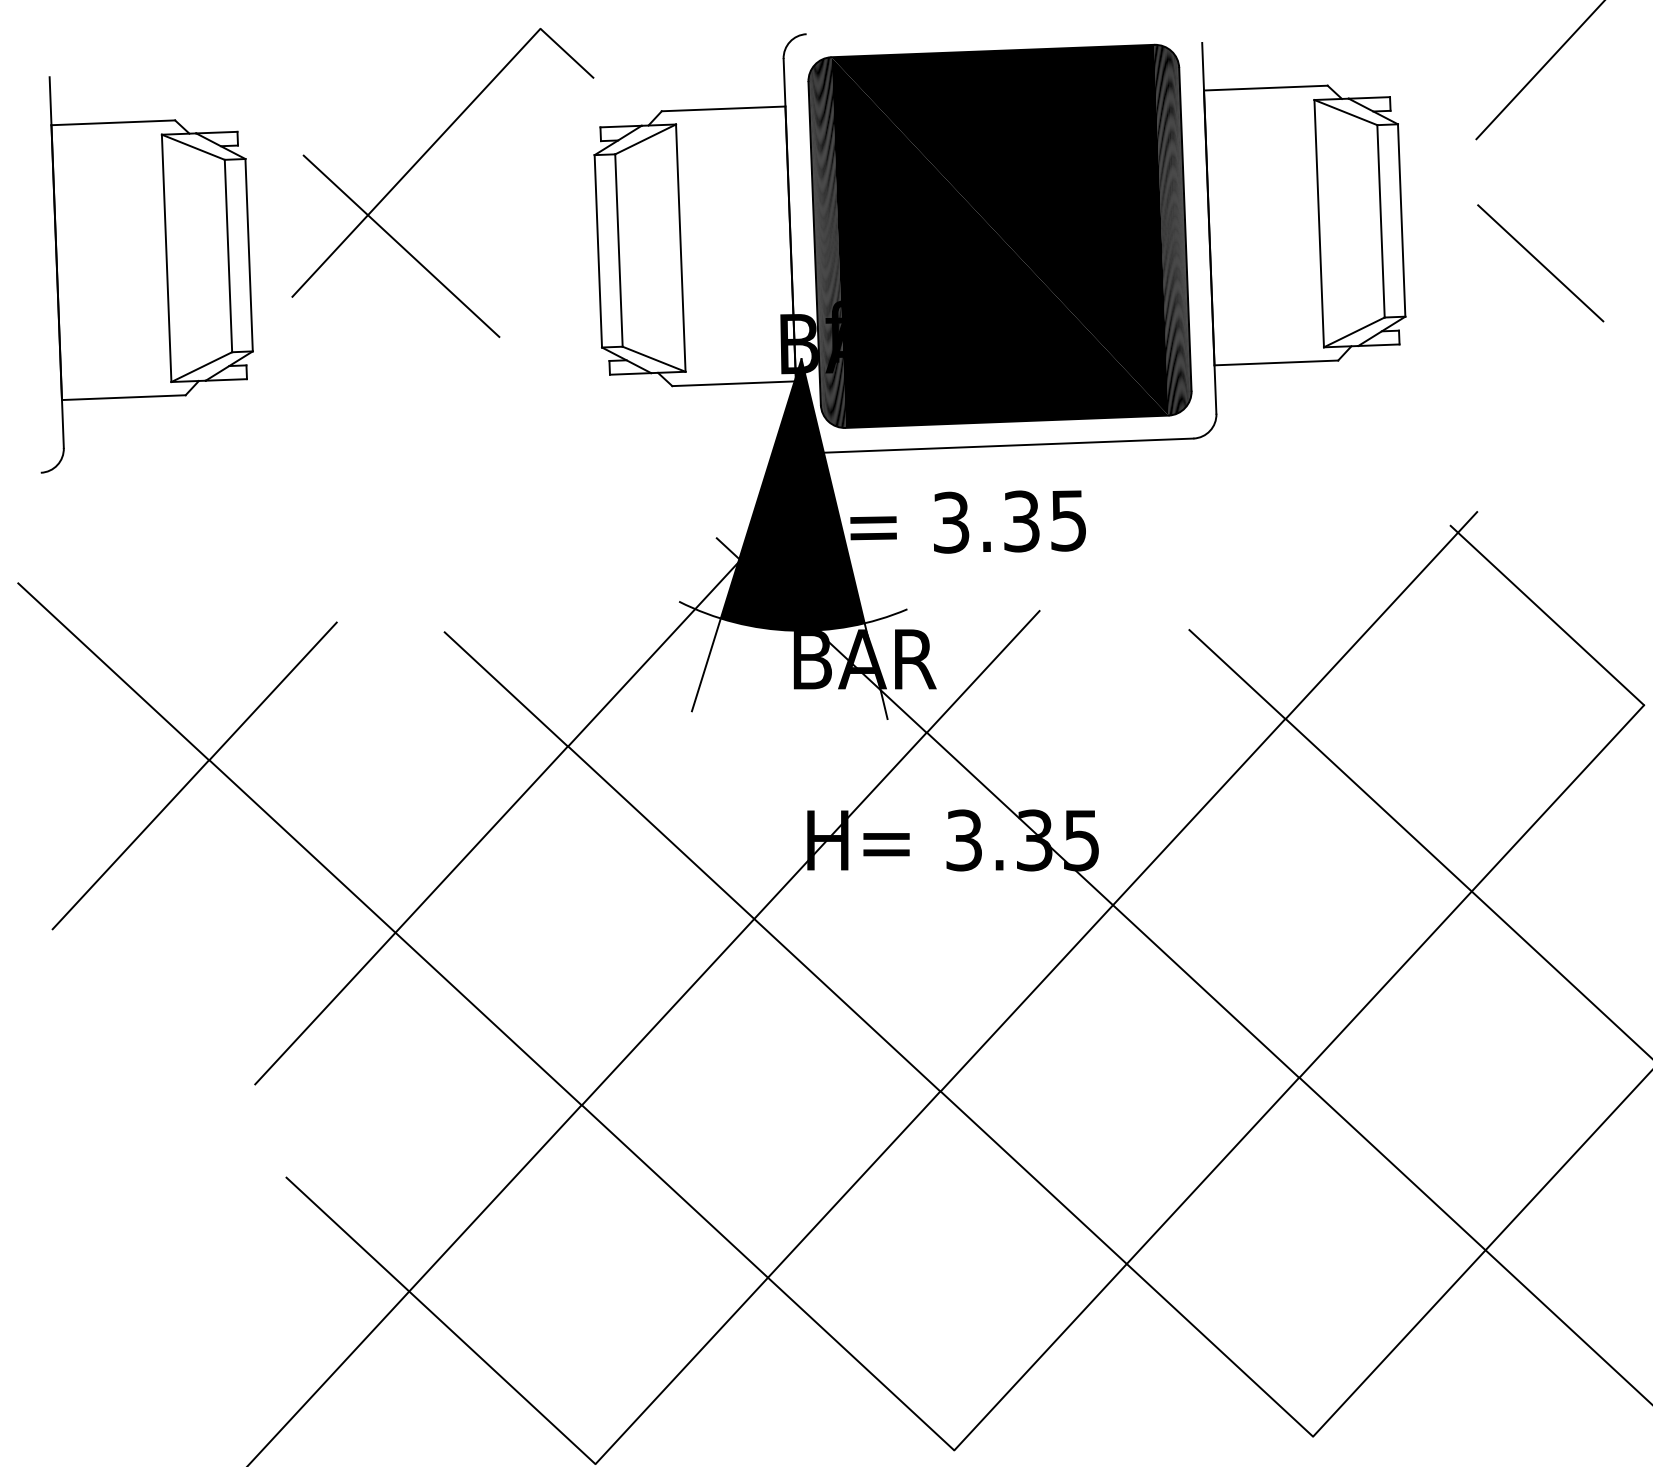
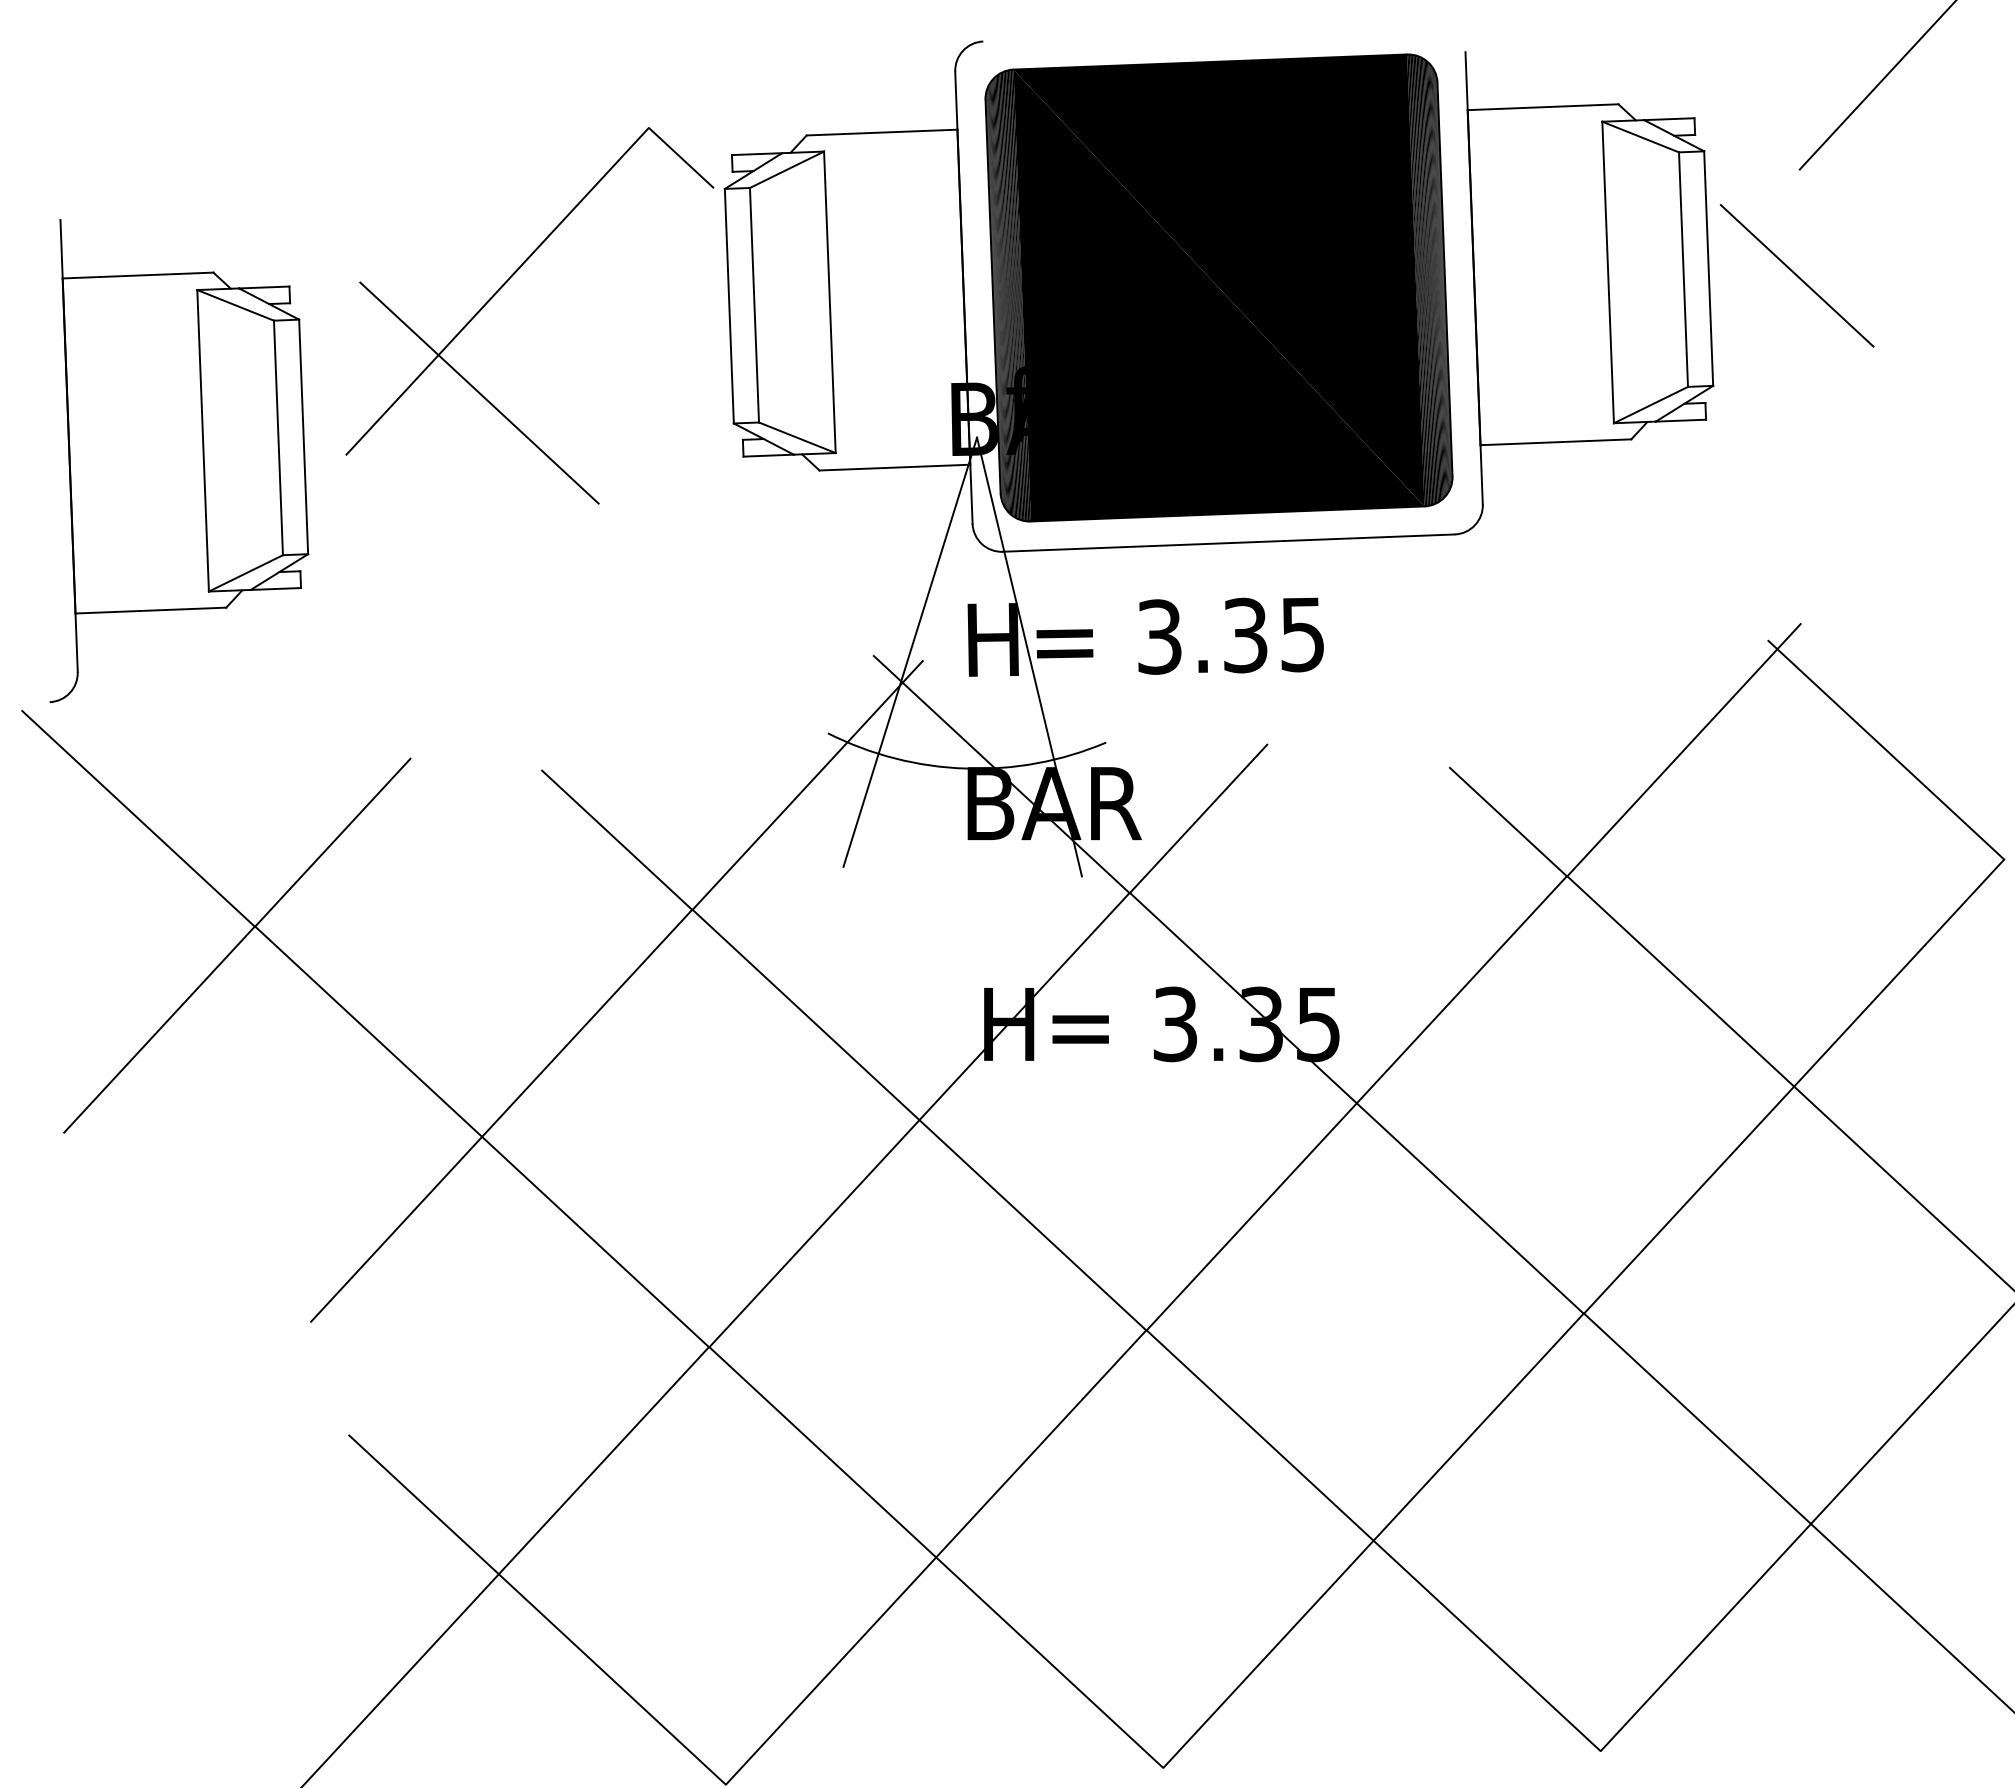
part: (420, 159) -> (502, 287), moved
line: (1540, 263) -> (1796, 275), moved
part: (147, 274) -> (179, 460), moved
fill: (792, 494) -> (966, 602), removed

